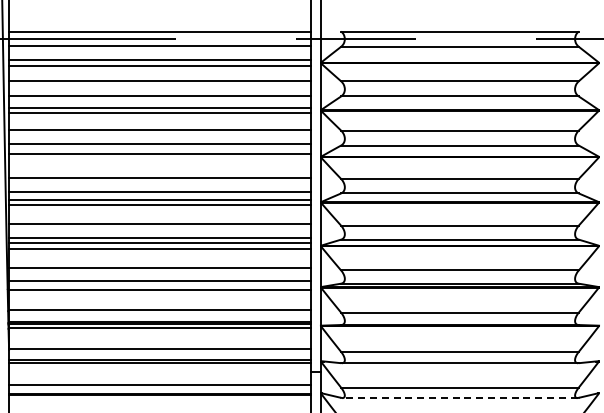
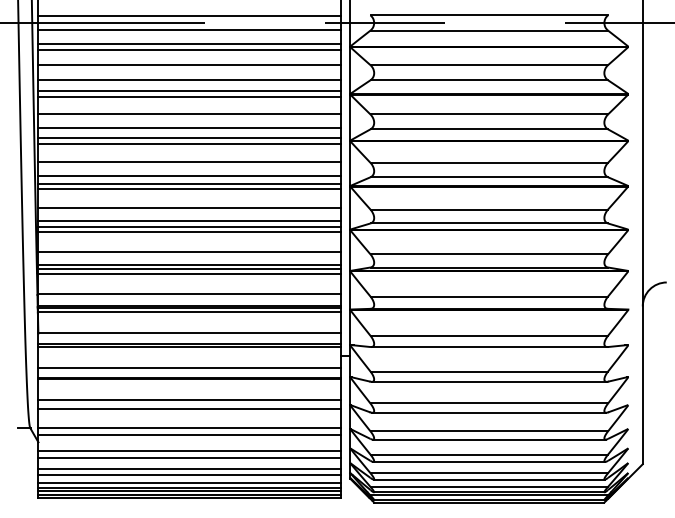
line: (160, 159) -> (189, 143), added
line: (160, 284) -> (189, 268), added
line: (460, 397) -> (489, 381), dashed -> solid

